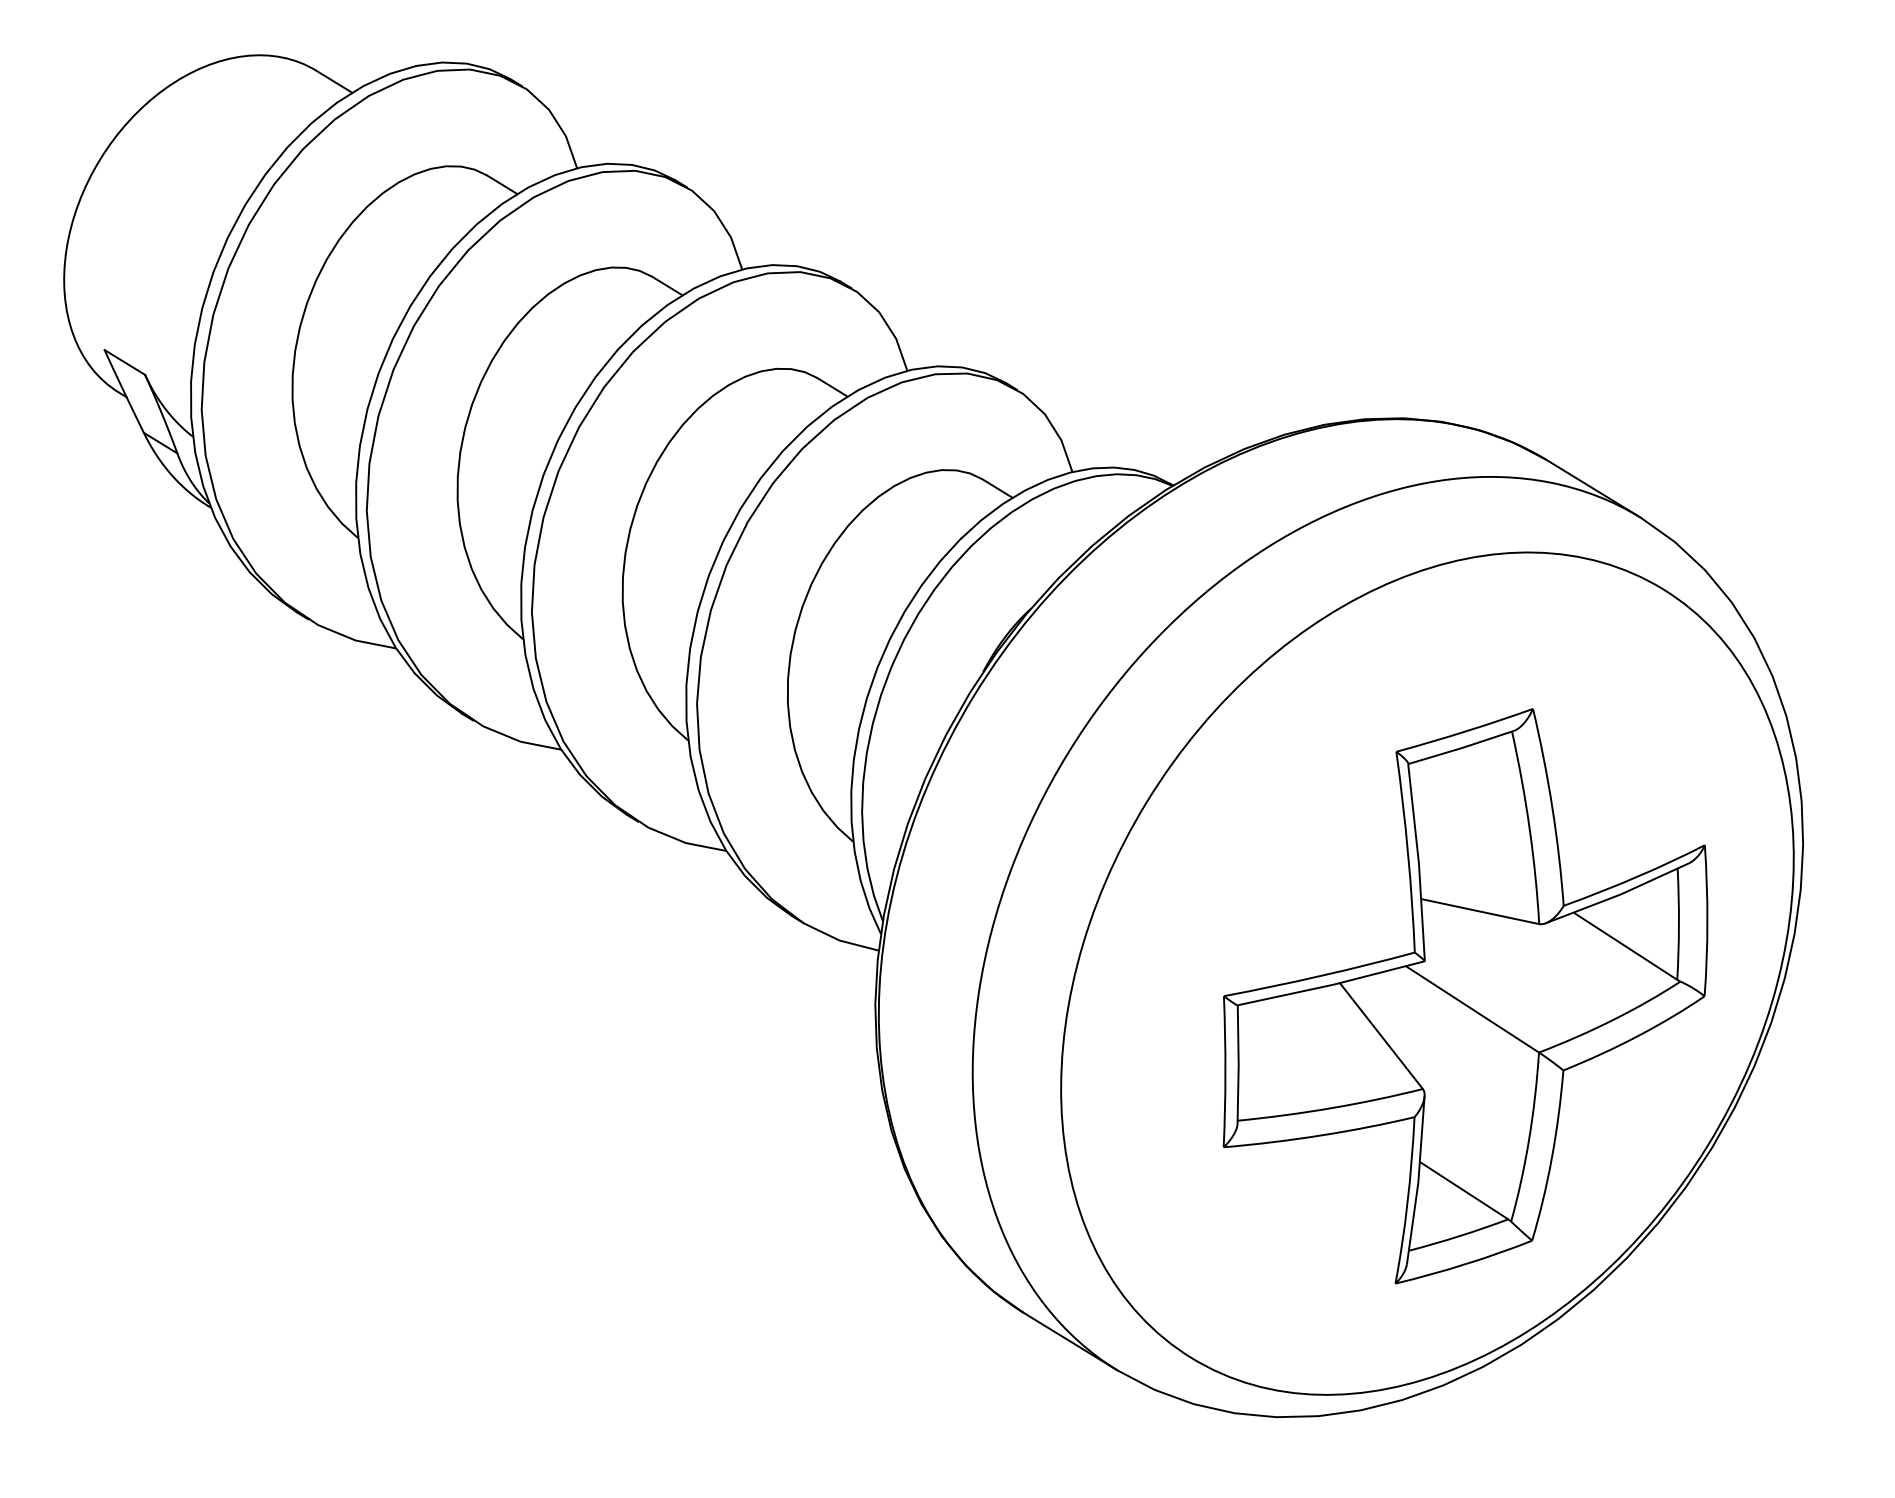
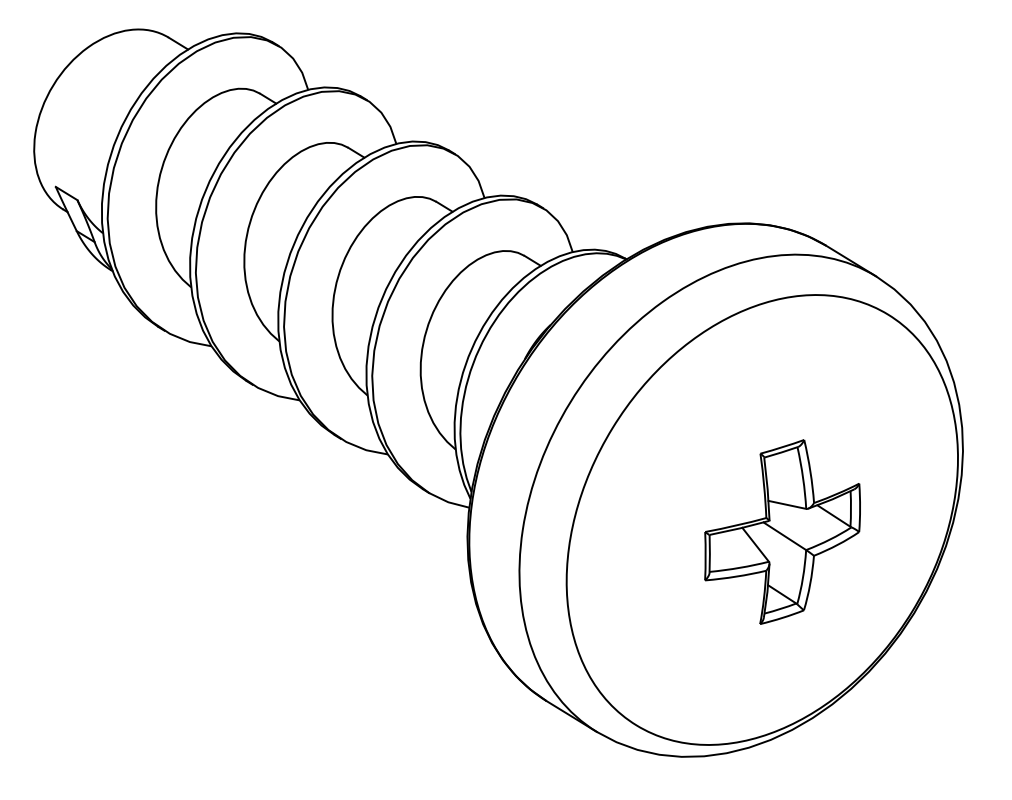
part: (1465, 995) -> (782, 531), size x0.6

